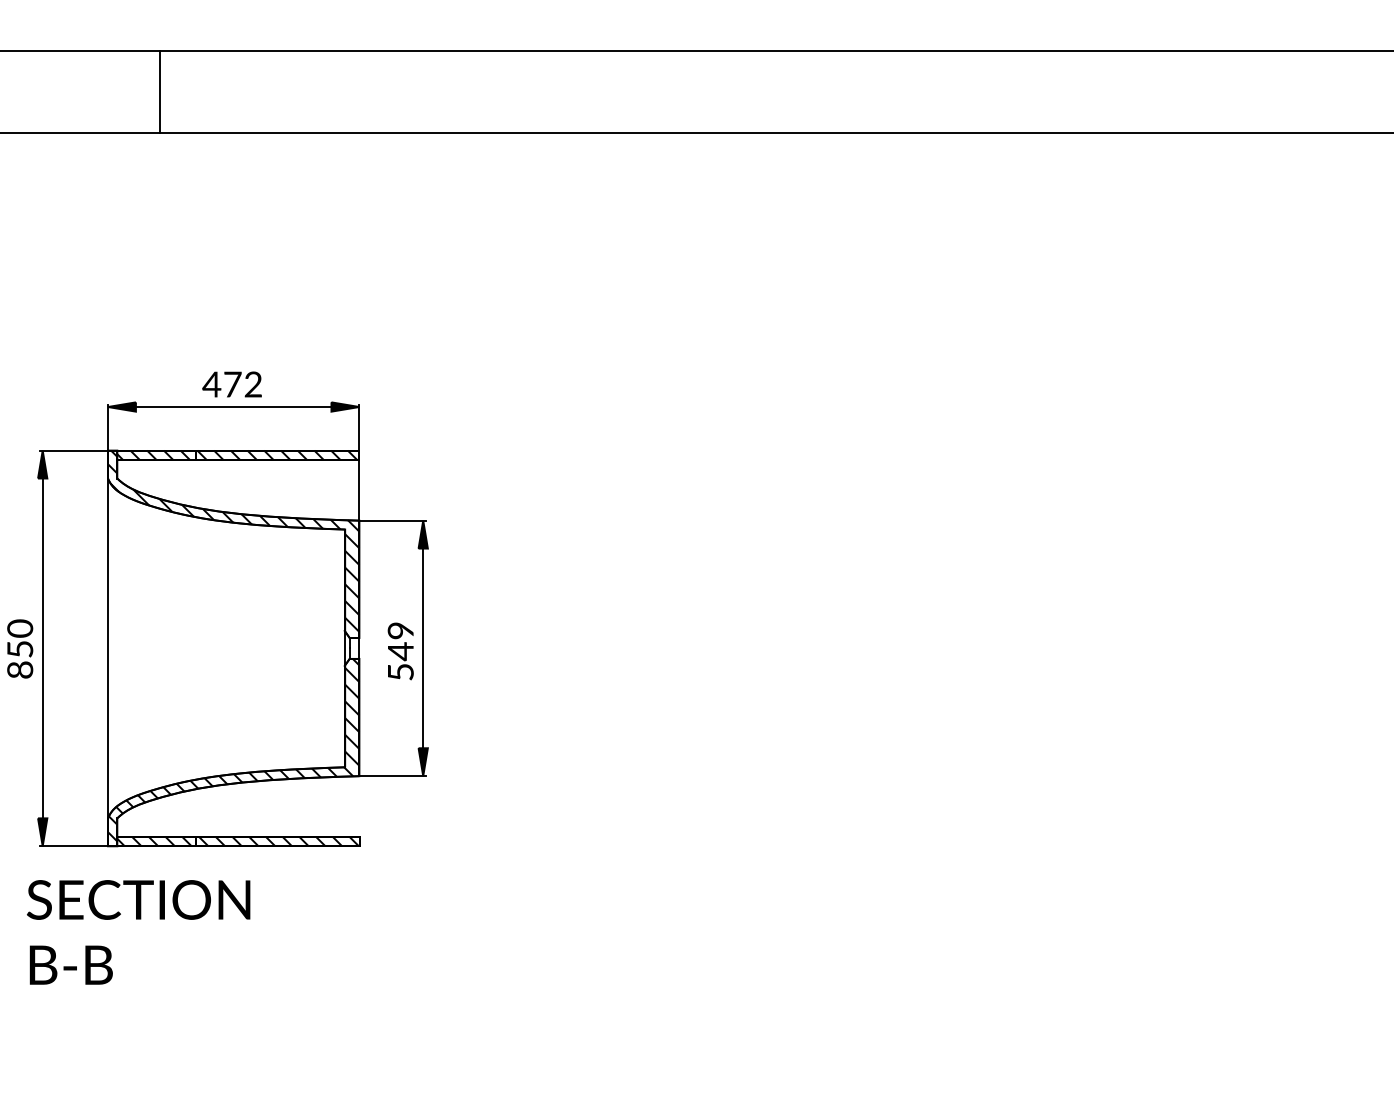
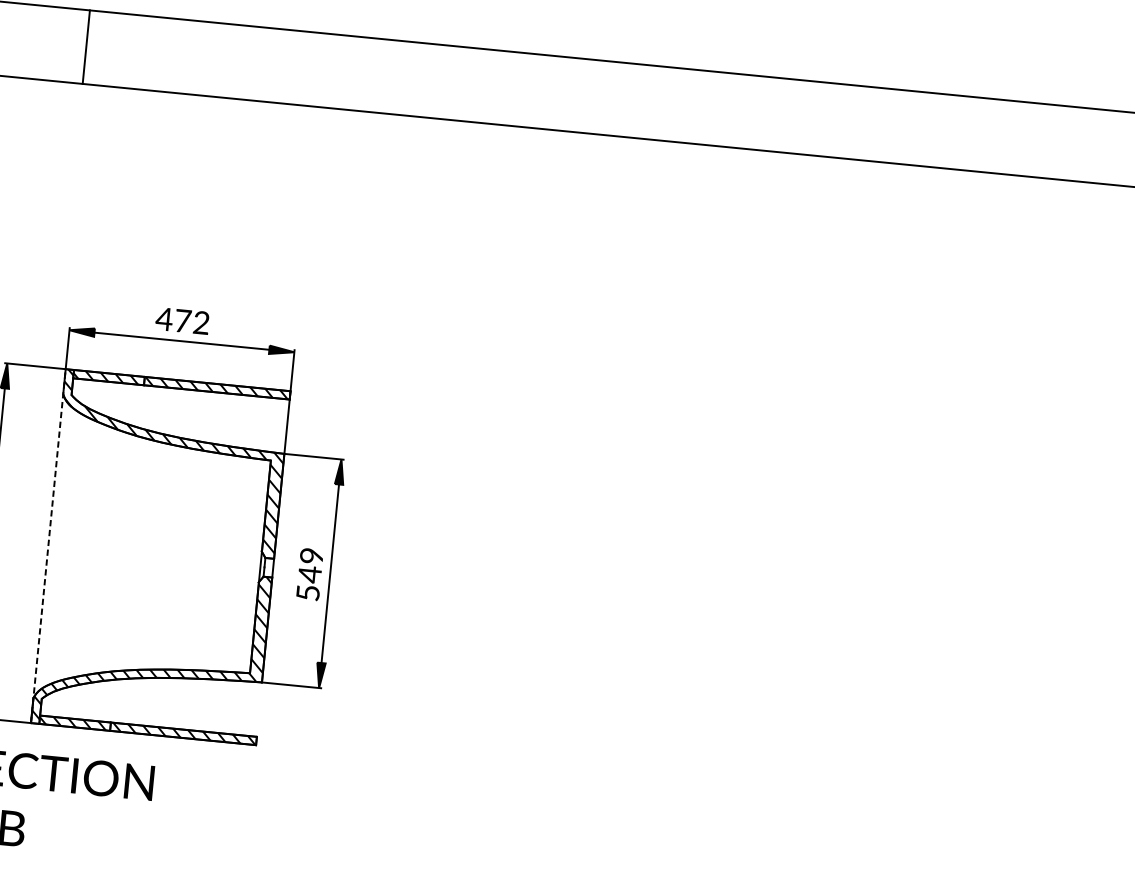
line: (159, 91) -> (86, 46), moved
line: (108, 648) -> (48, 546), solid -> dashed

